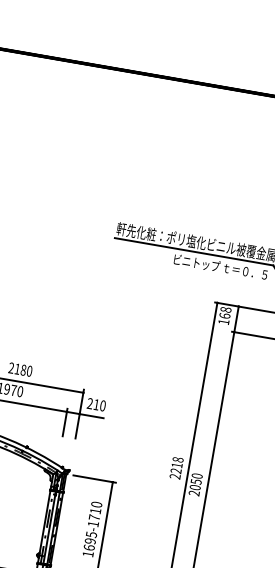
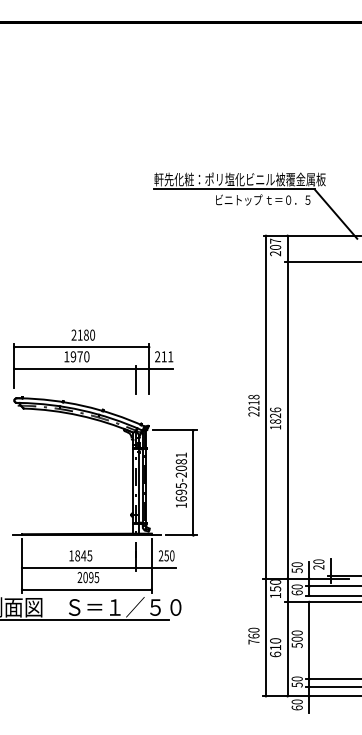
text: (224, 316) -> (275, 247), 168 -> 207
text: (102, 405) -> (170, 356), 210 -> 211
text: (195, 484) -> (275, 418), 2050 -> 1826
text: (94, 513) -> (180, 464), 1695-1710 -> 1695-2081

